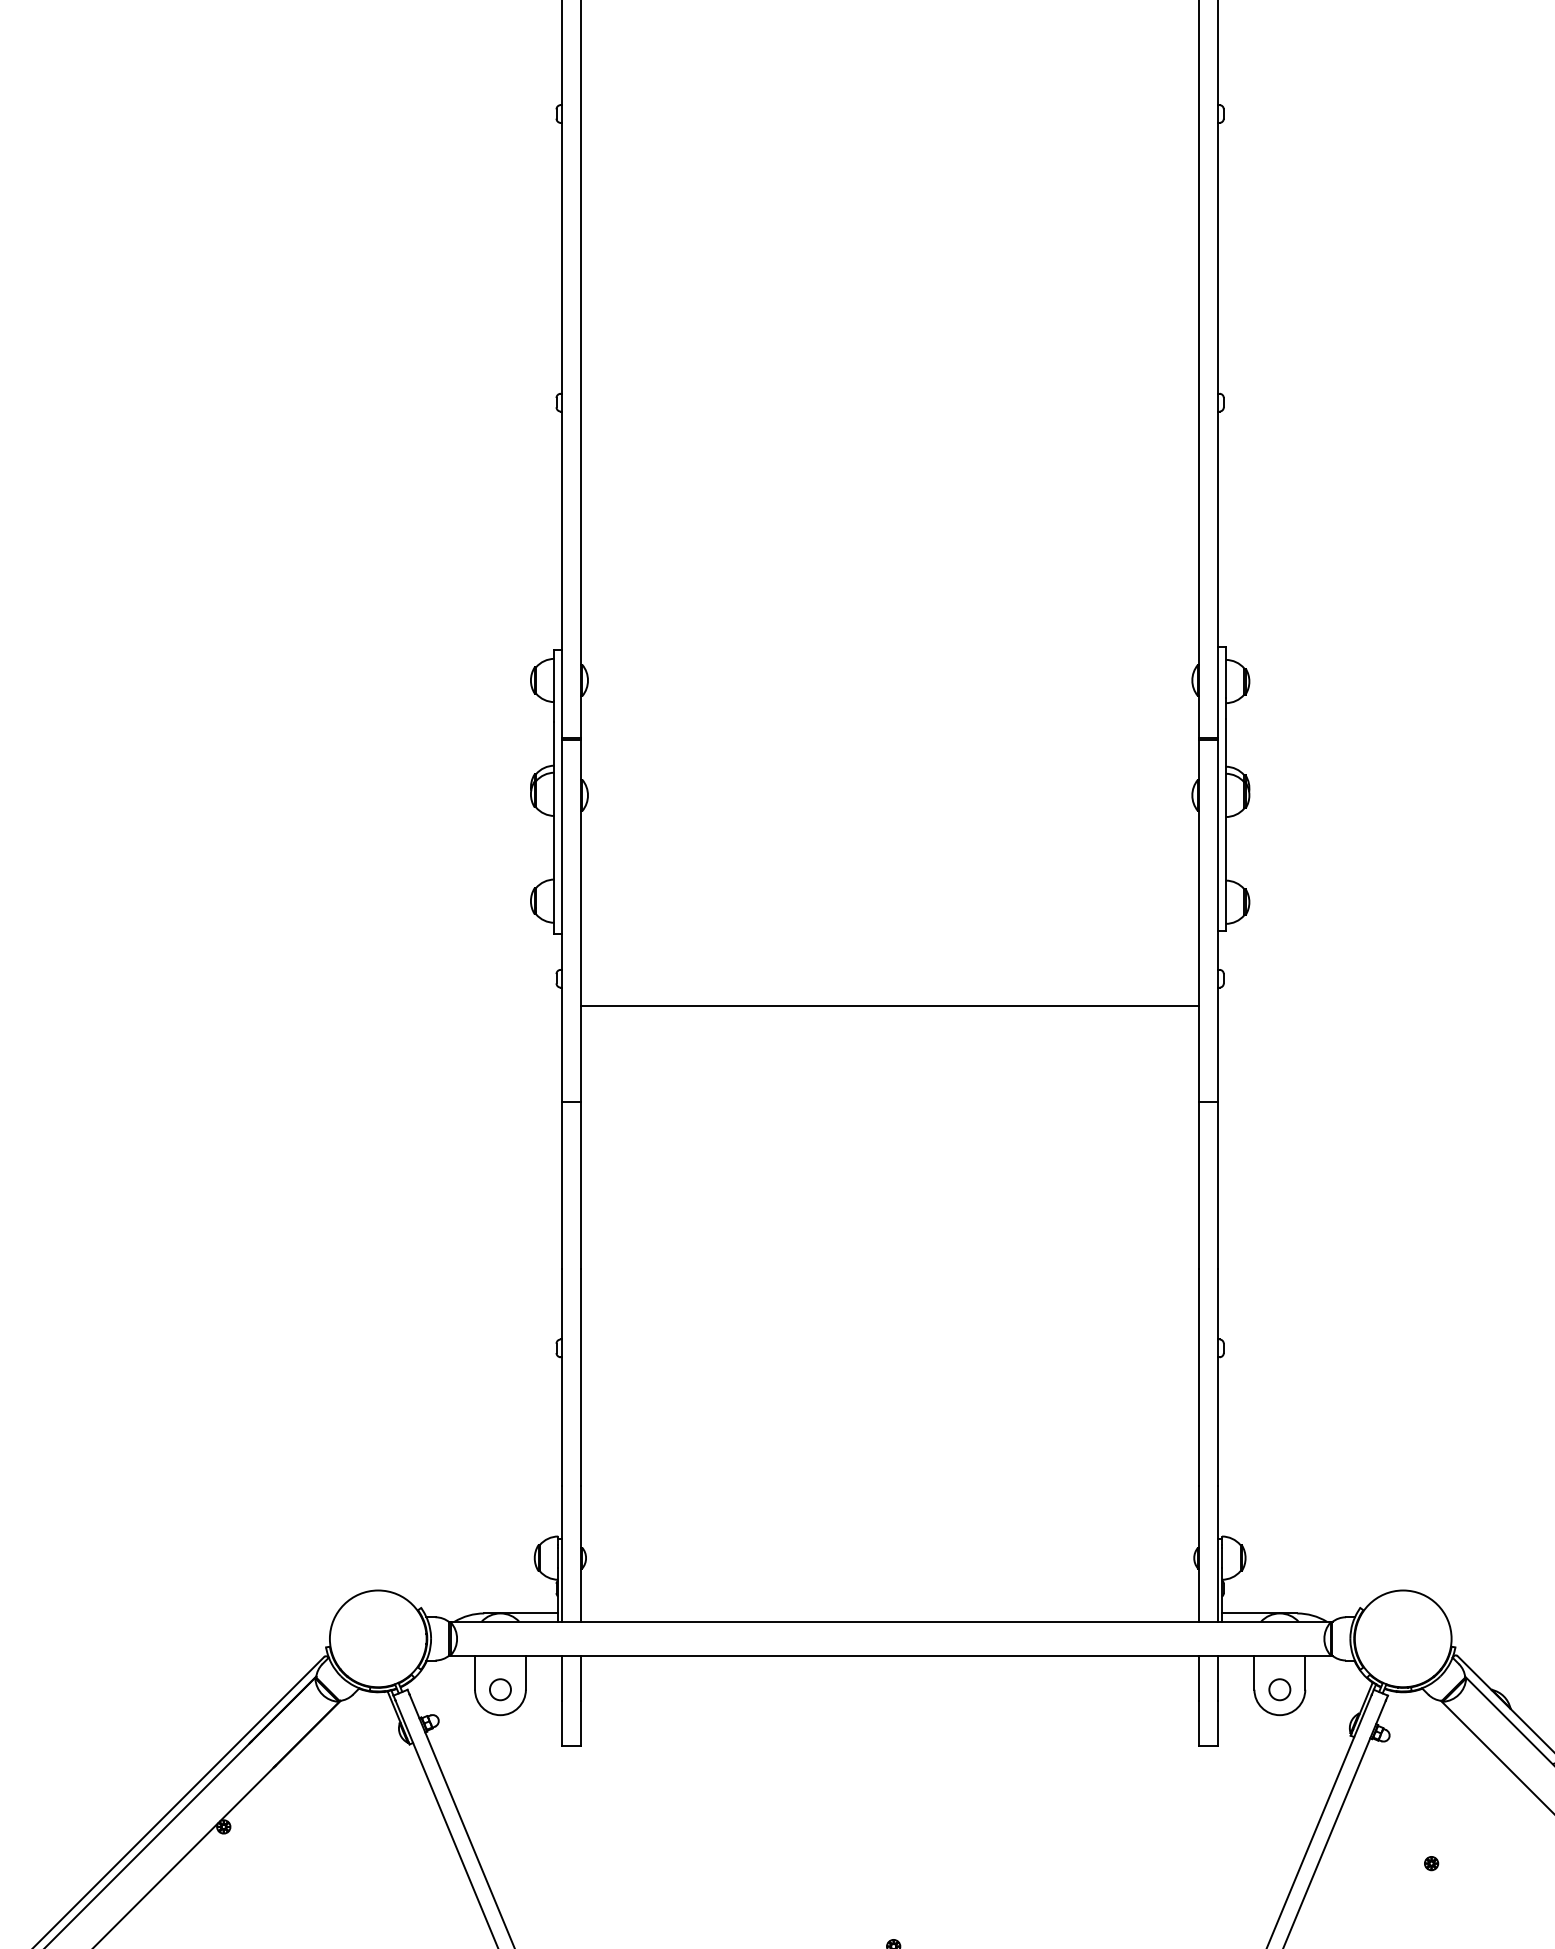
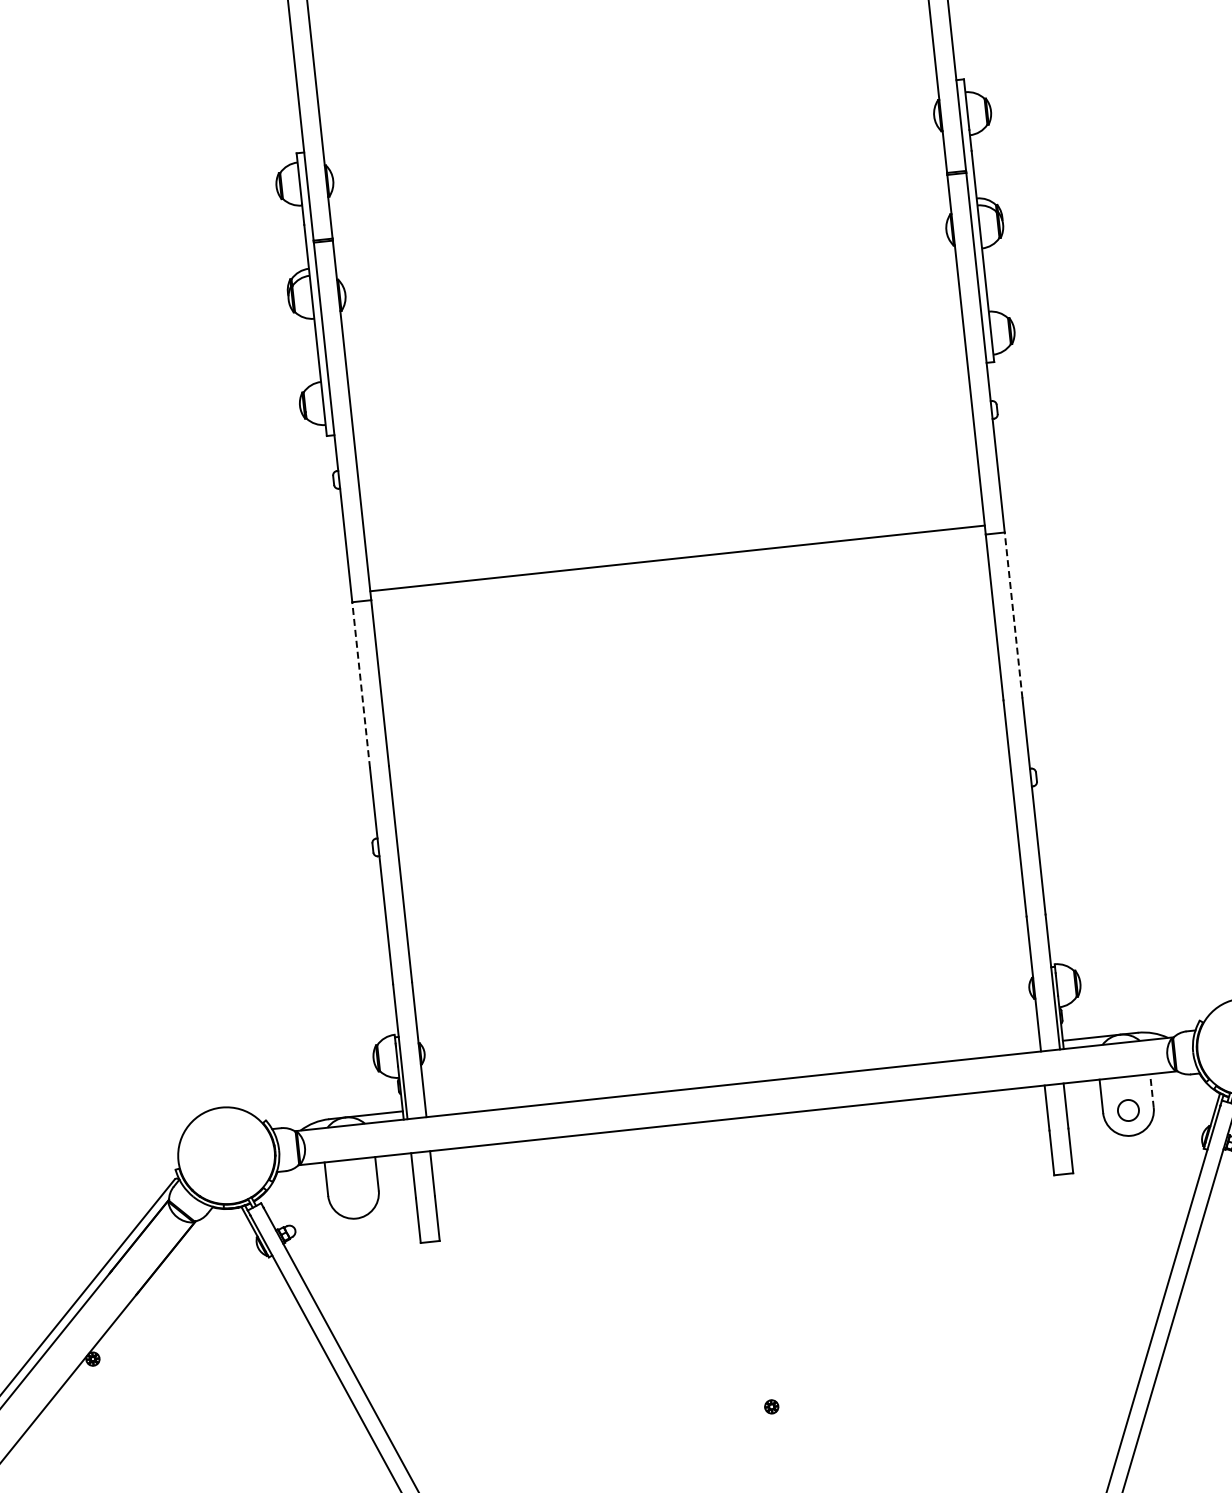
line: (890, 1005) -> (677, 558), moved
line: (562, 1184) -> (361, 684), solid -> dashed
line: (1218, 1184) -> (1013, 614), solid -> dashed
line: (1305, 1672) -> (1152, 1090), solid -> dashed
circle: (500, 1689) -> (353, 1193), removed

